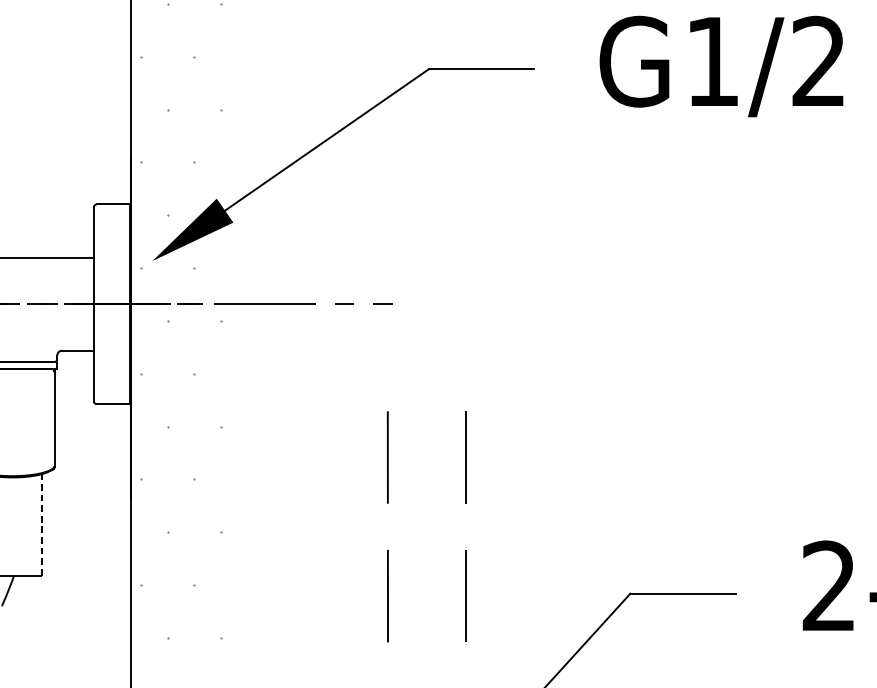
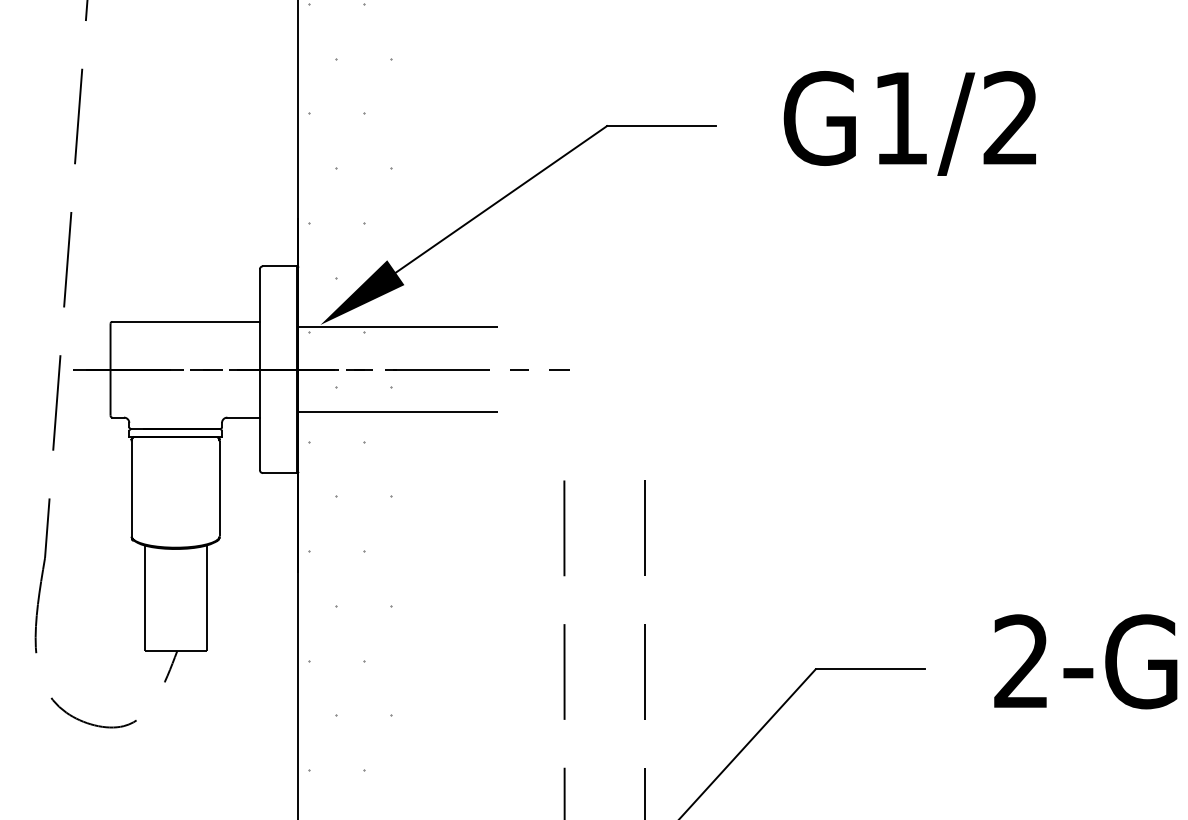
line: (226, 263) -> (397, 327), added
line: (226, 344) -> (397, 411), added
line: (42, 525) -> (206, 598), dashed -> solid

